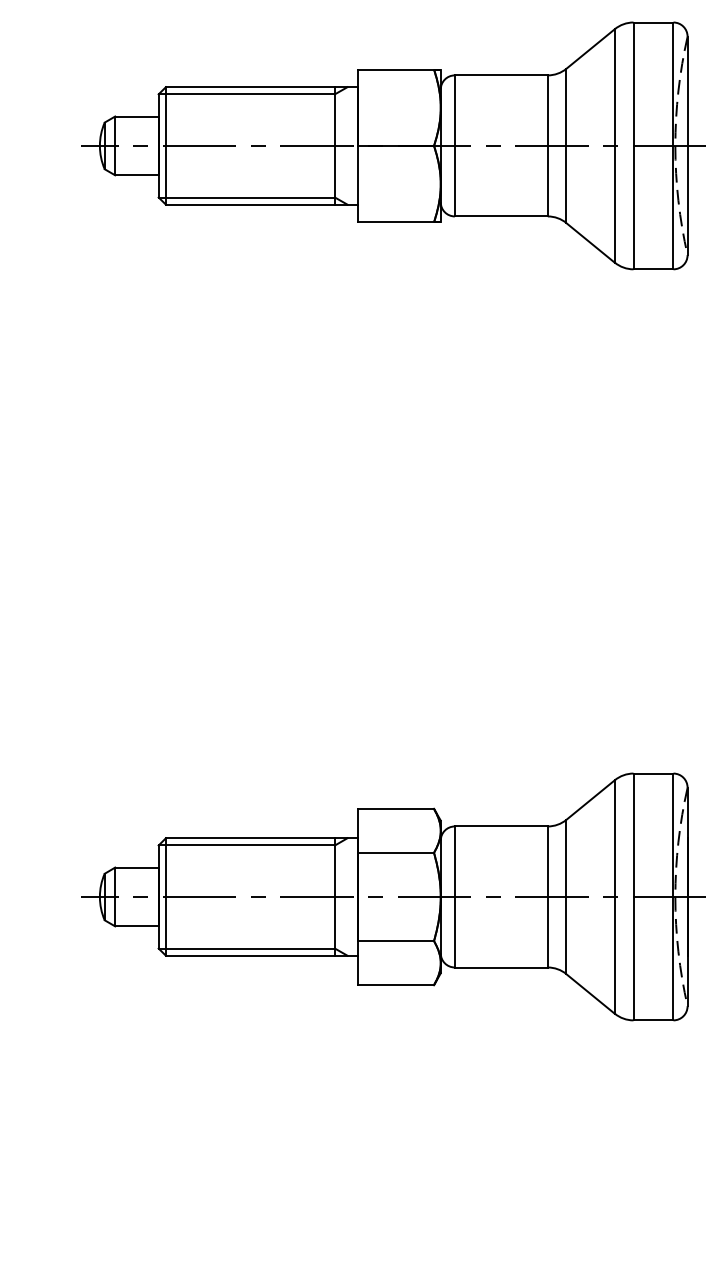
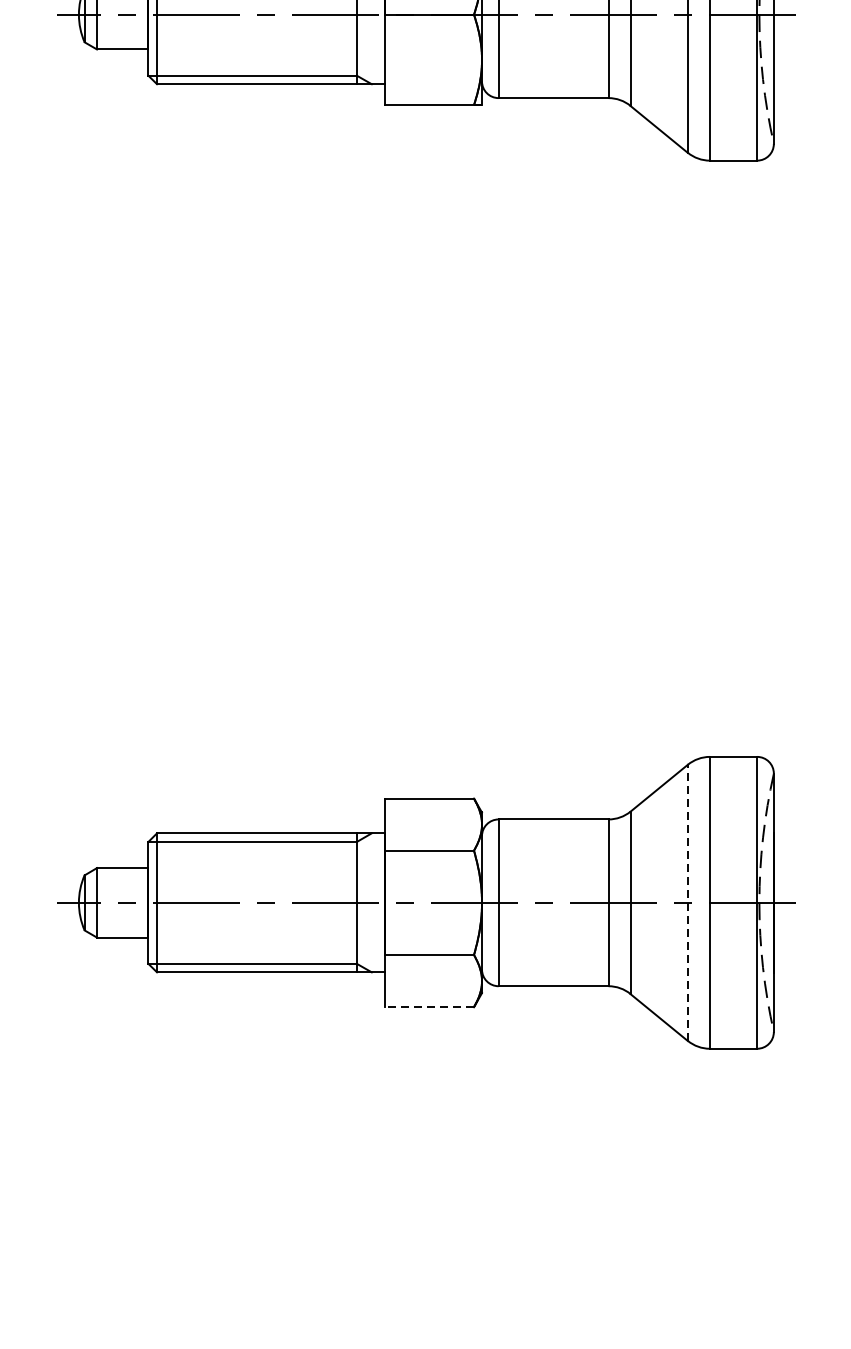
line: (614, 897) -> (687, 903), solid -> dashed
line: (396, 985) -> (429, 1007), solid -> dashed

